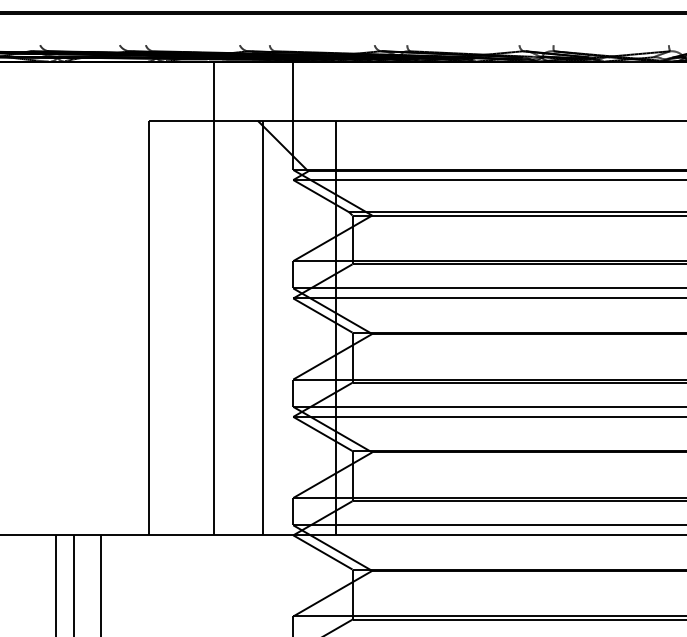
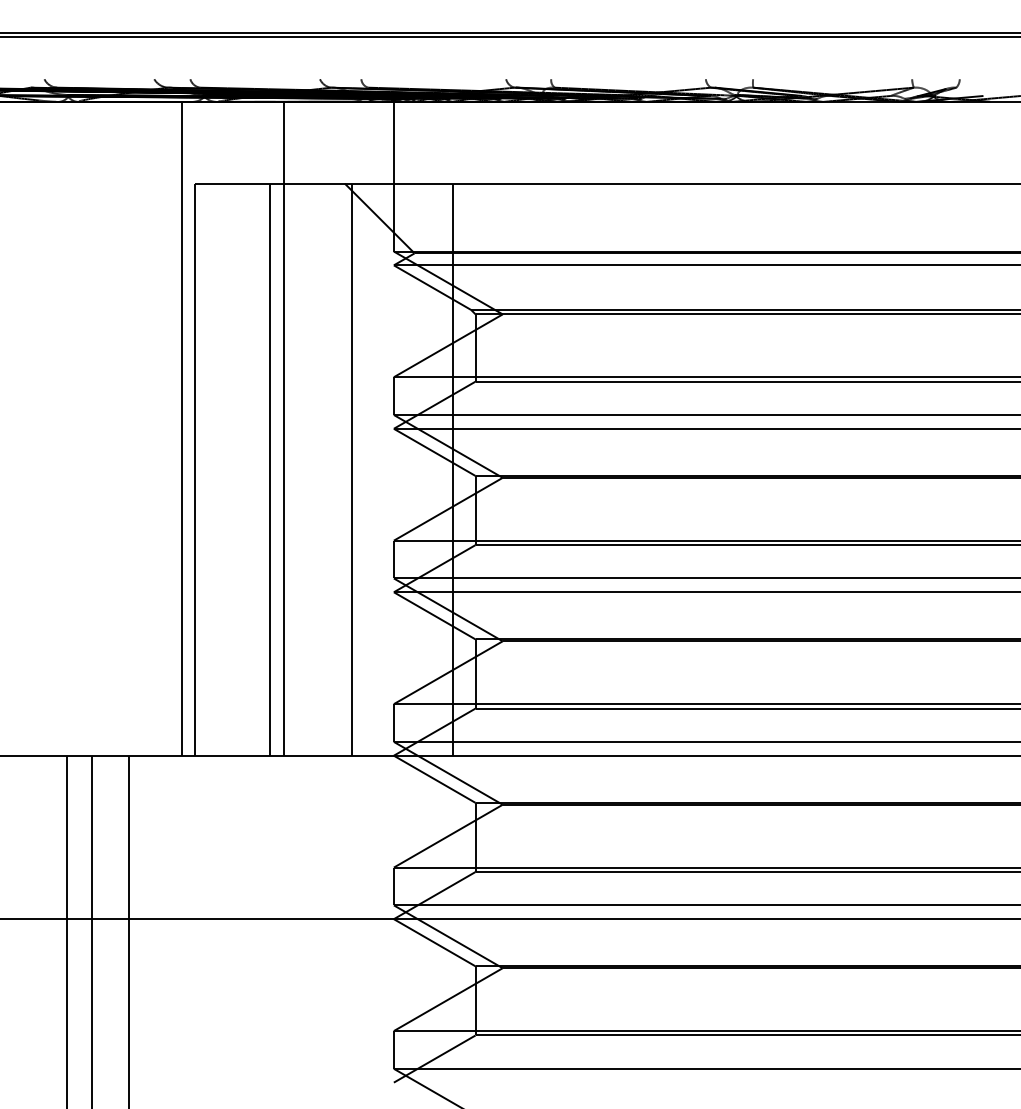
line: (139, 298) -> (181, 428), added
line: (203, 327) -> (269, 469), added

